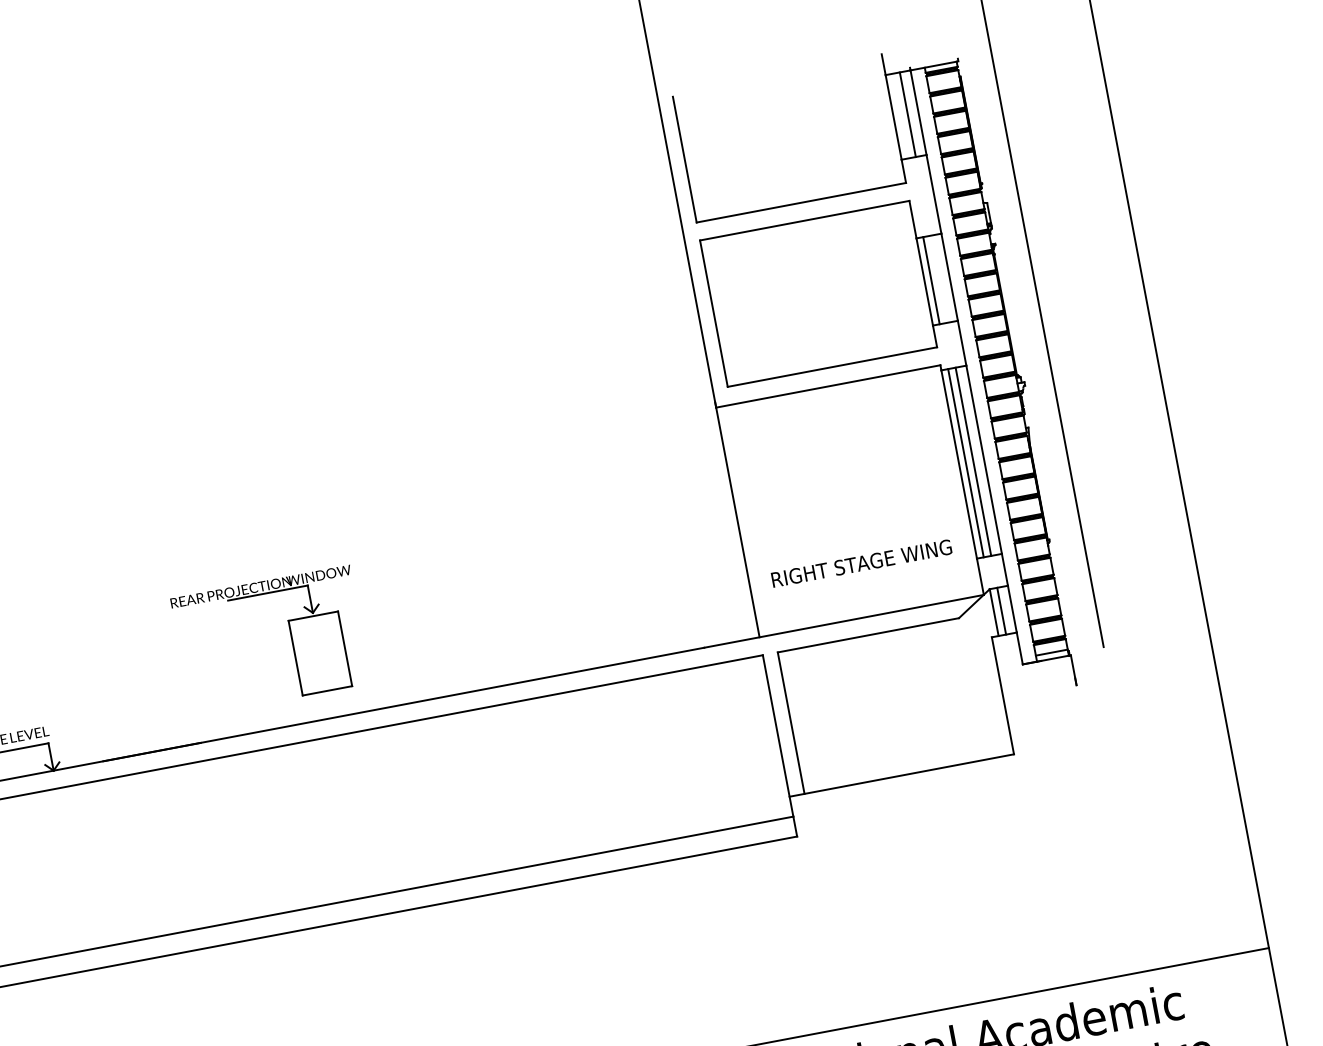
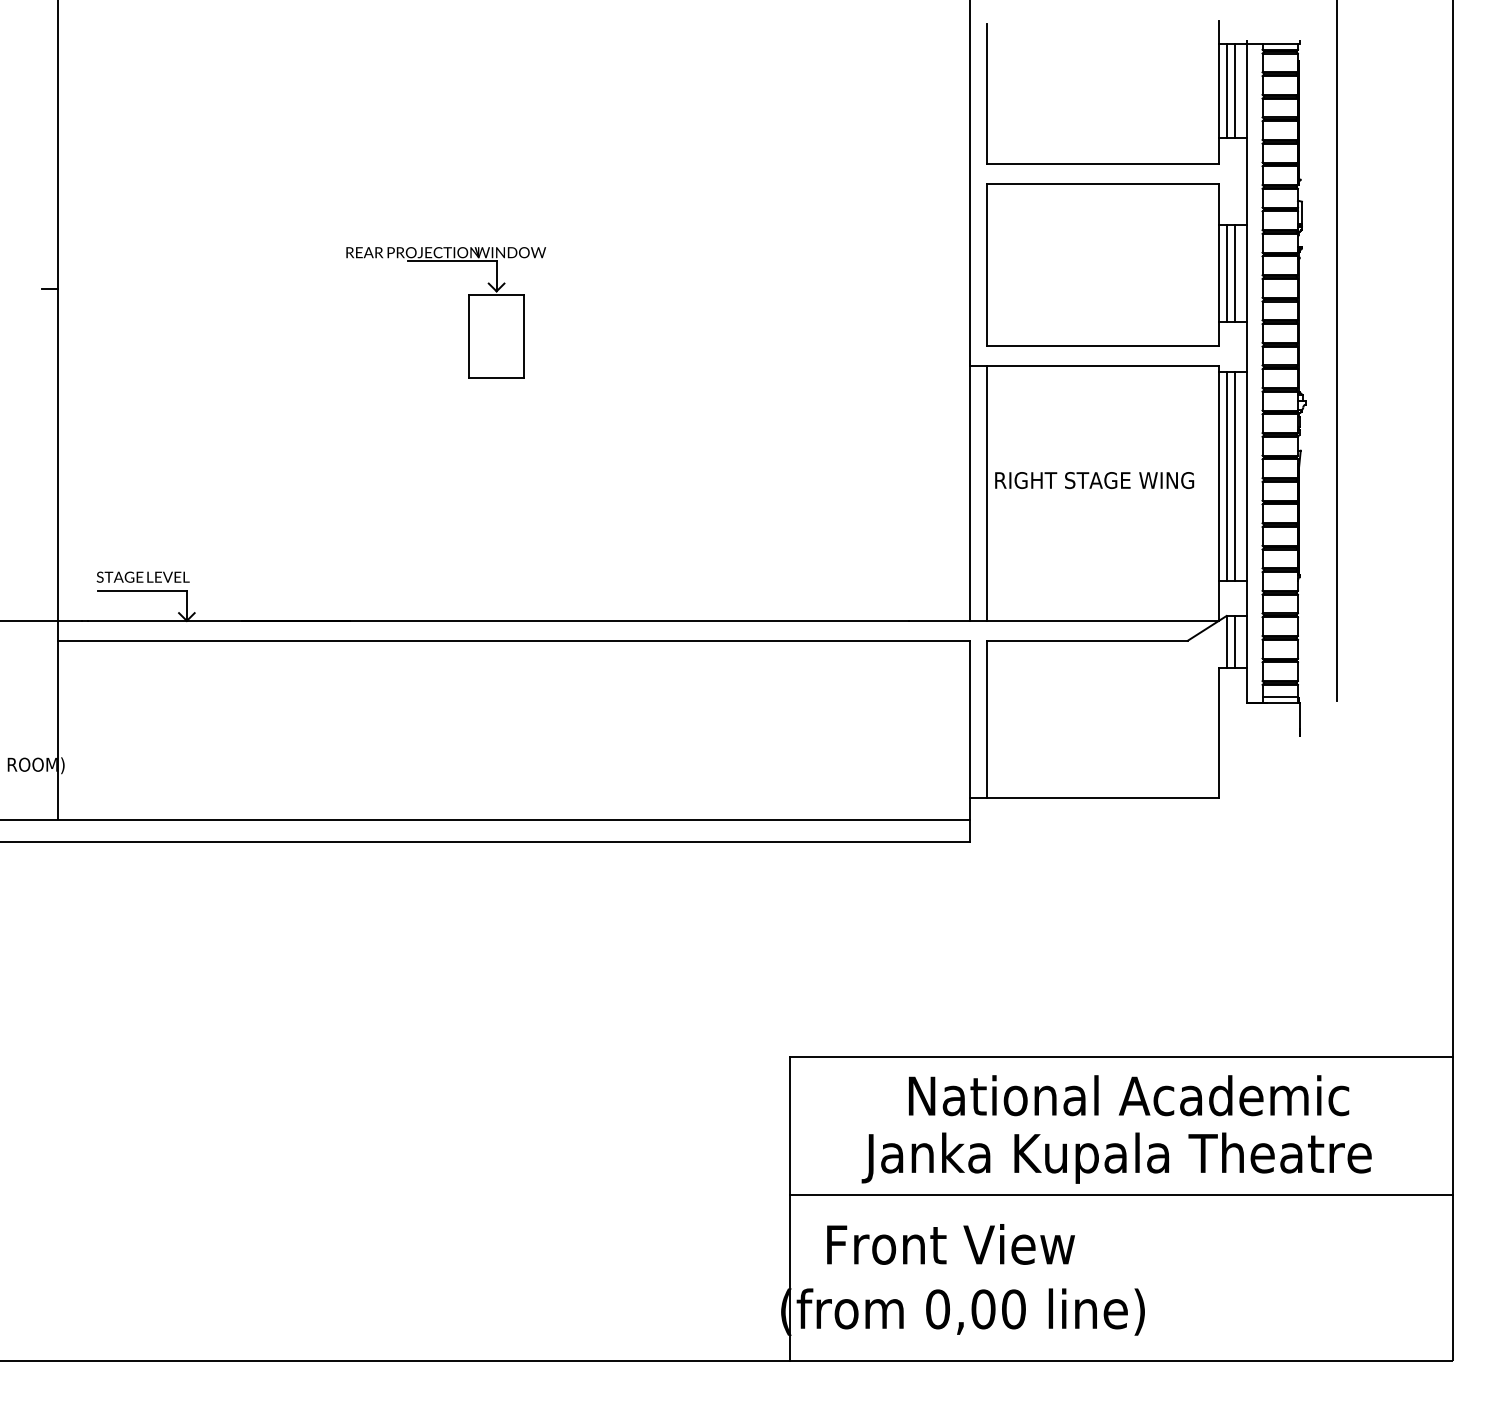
line: (900, 115) -> (1226, 90), added
line: (938, 279) -> (1234, 273), added
line: (752, 519) -> (986, 493), added
text: (861, 563) -> (1094, 480), moved
part: (291, 636) -> (468, 312), moved

